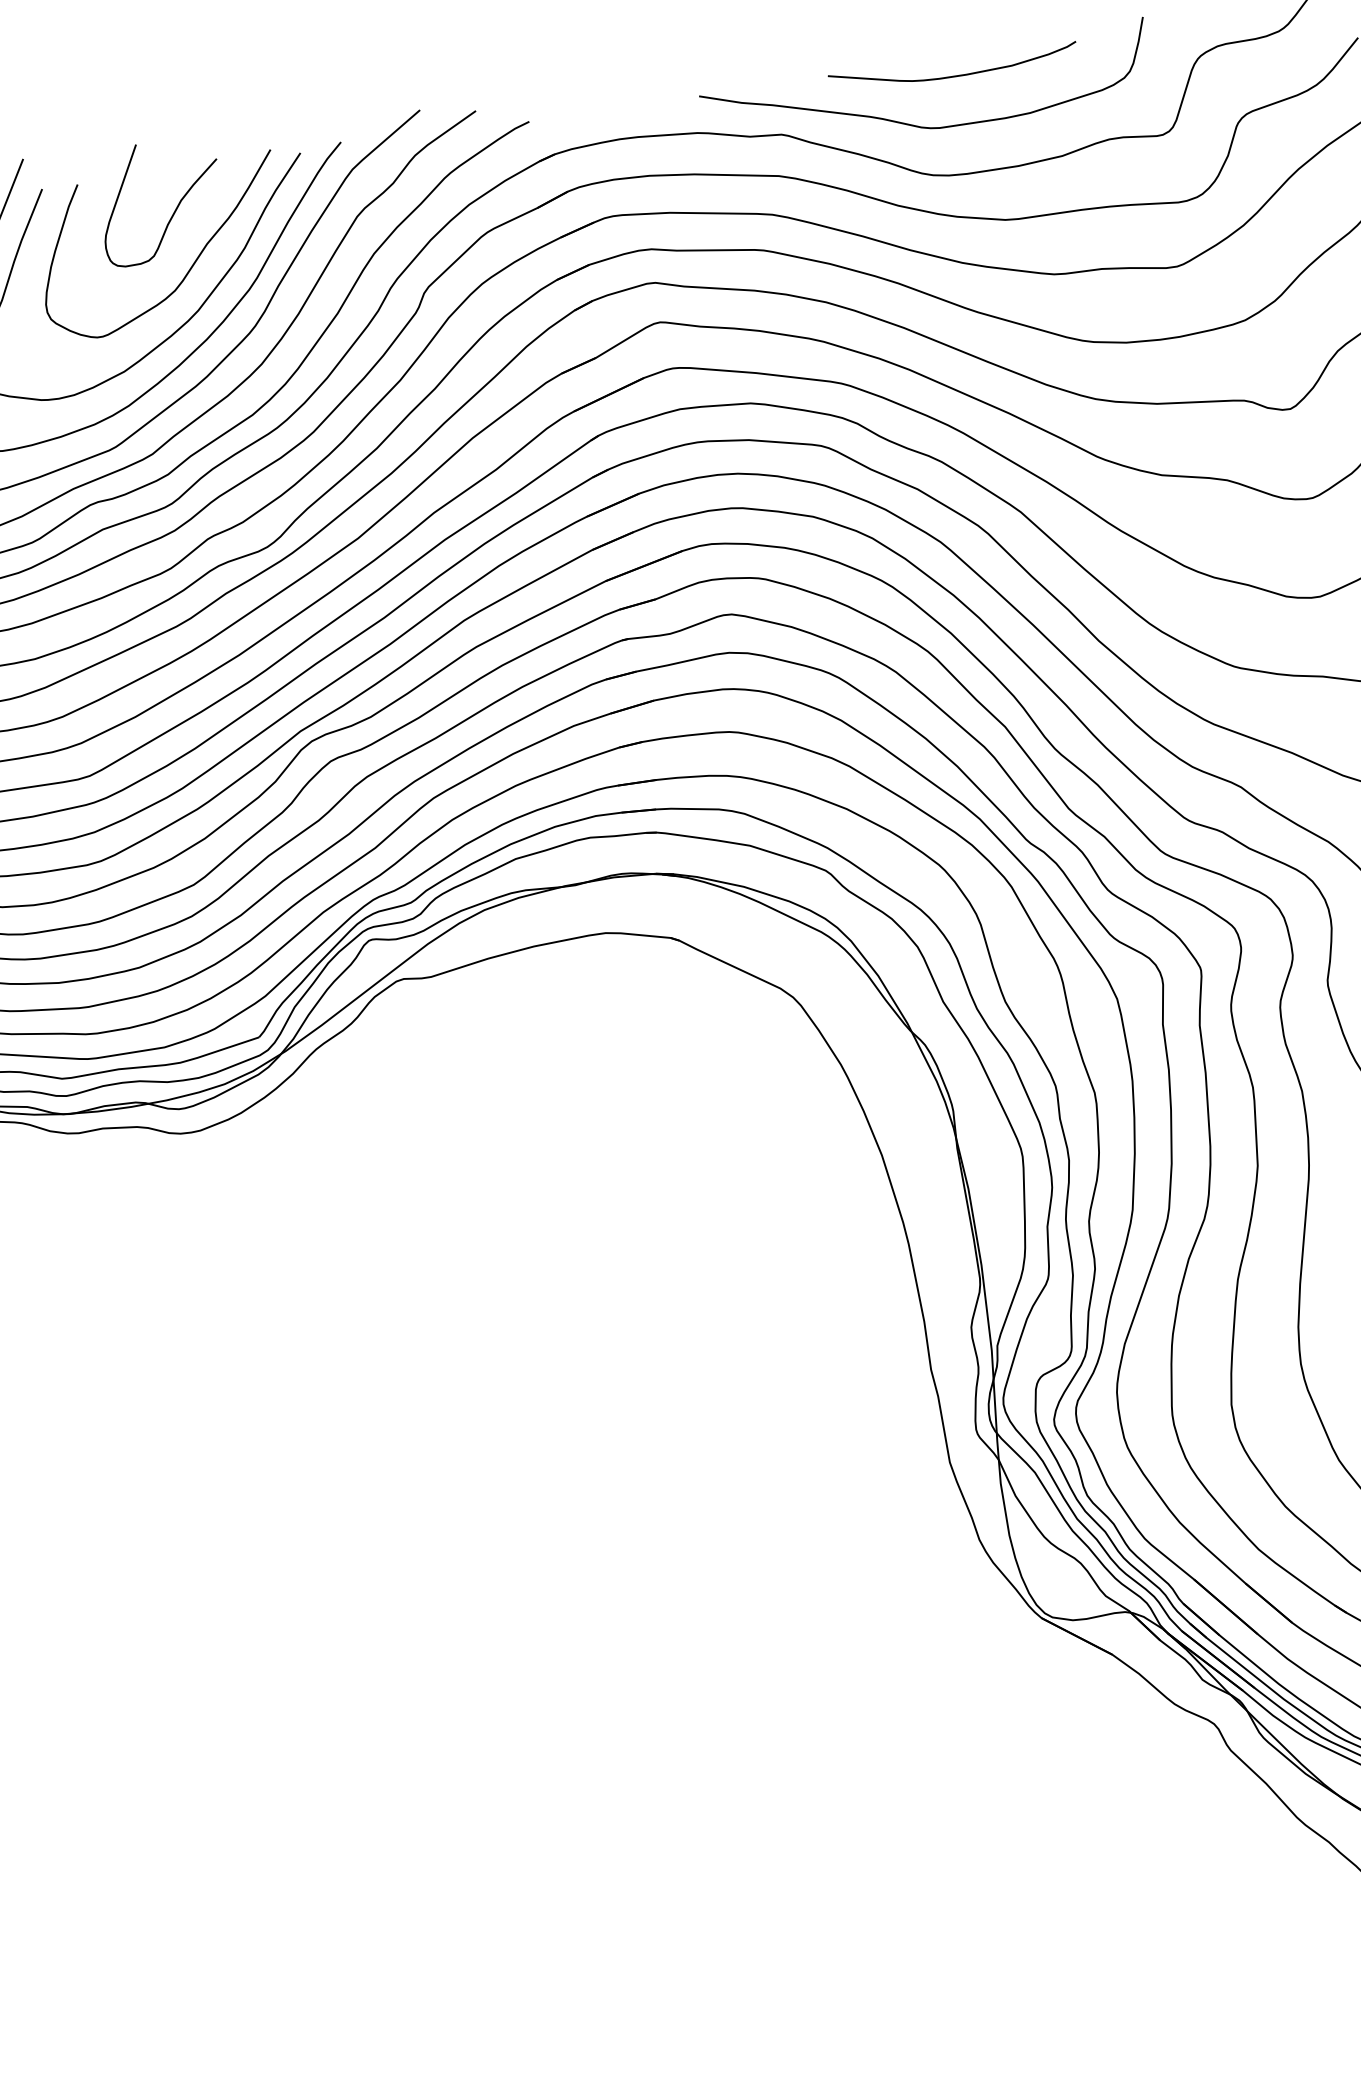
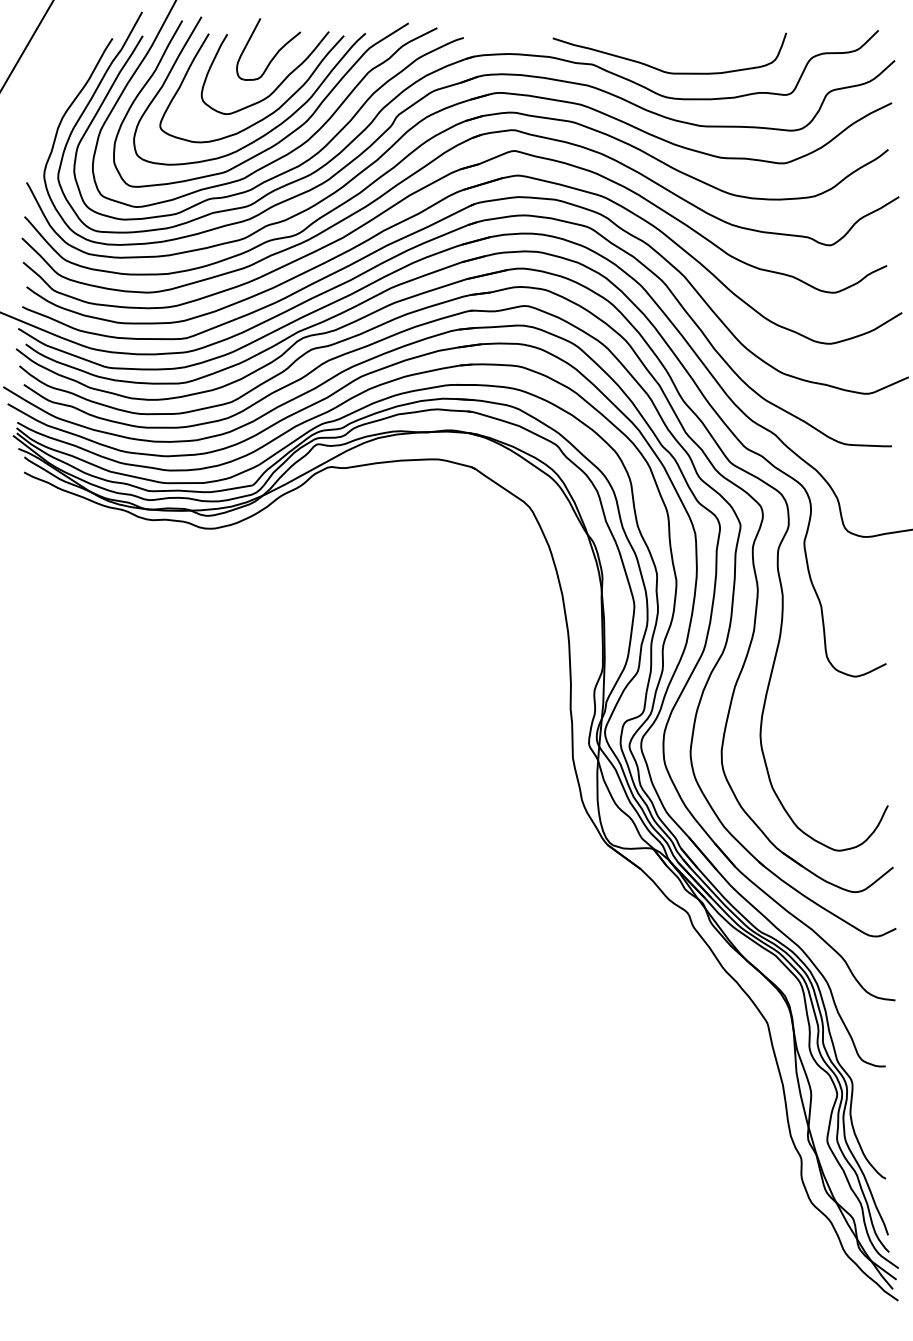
curve: (954, 74) -> (685, 47), removed

